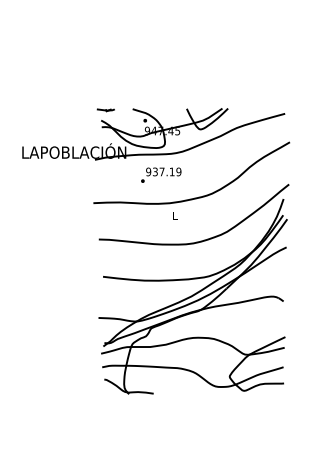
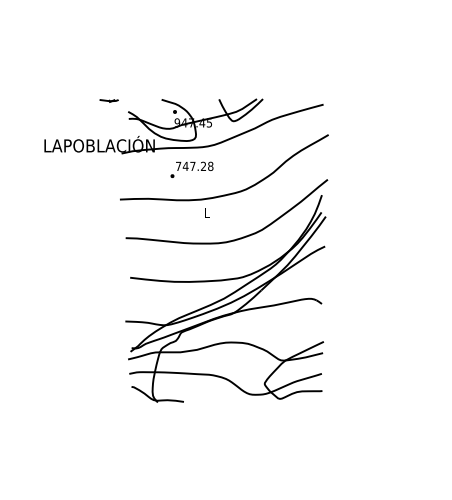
line: (105, 109) -> (108, 100), moved
text: (163, 172) -> (194, 166), 937.19 -> 747.28

